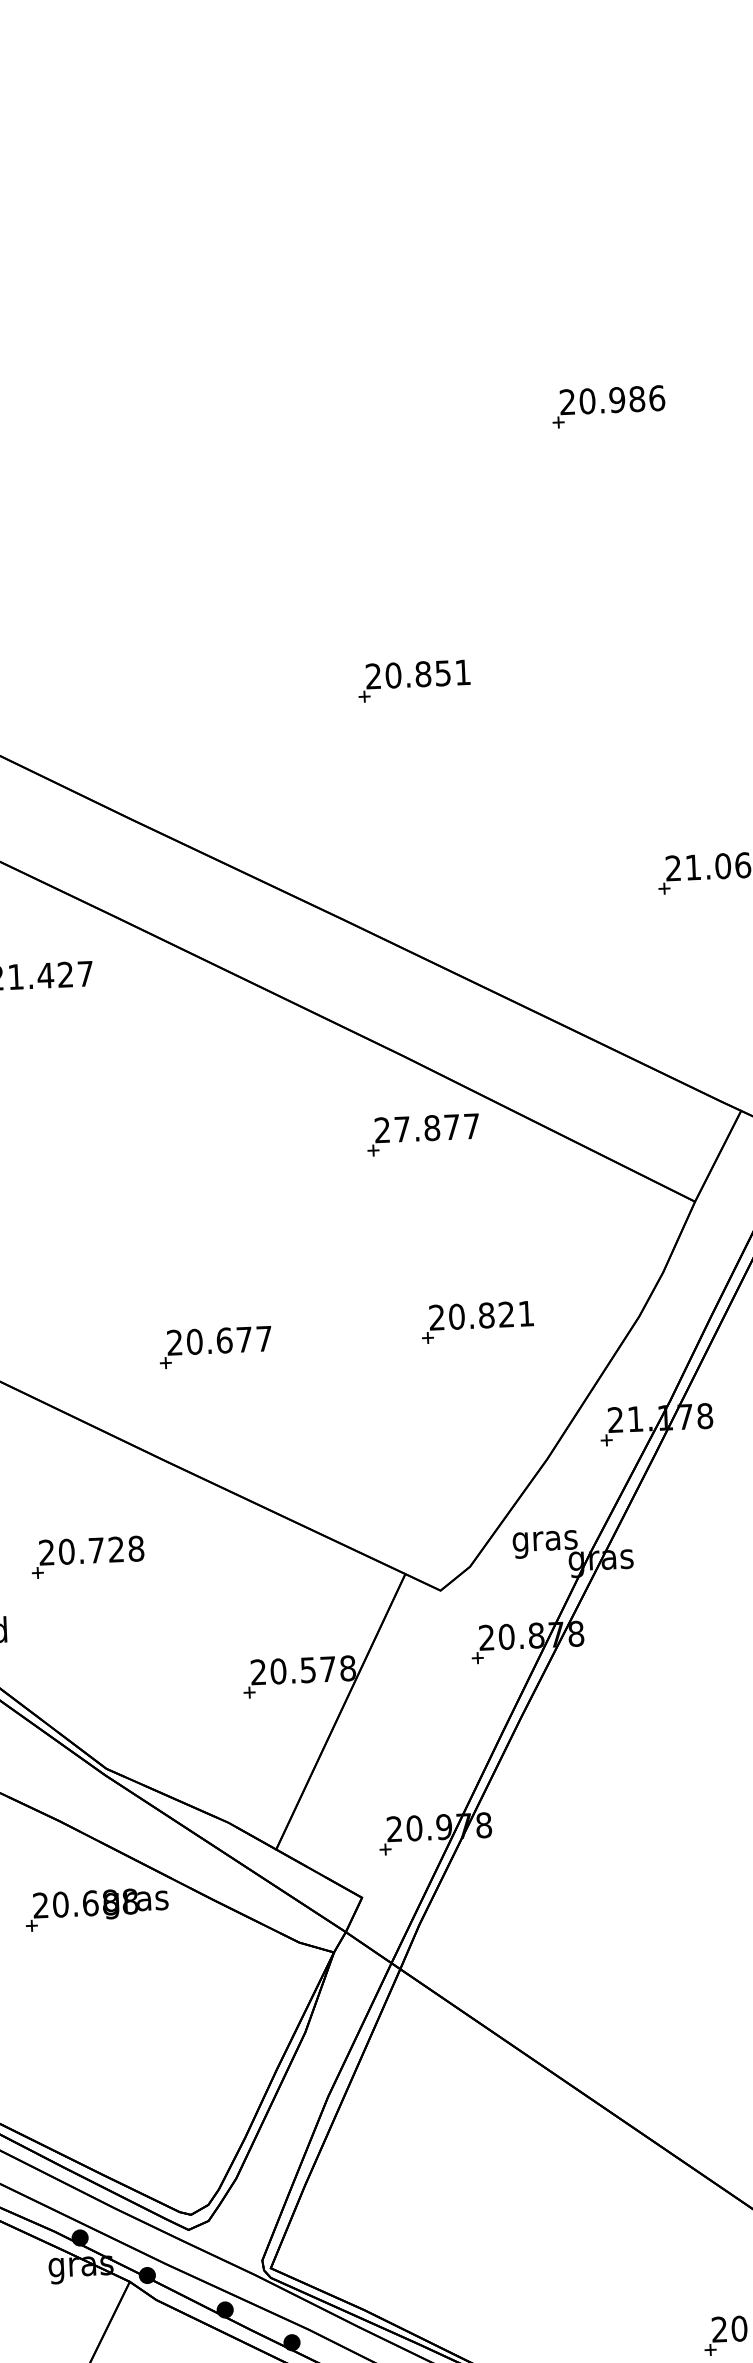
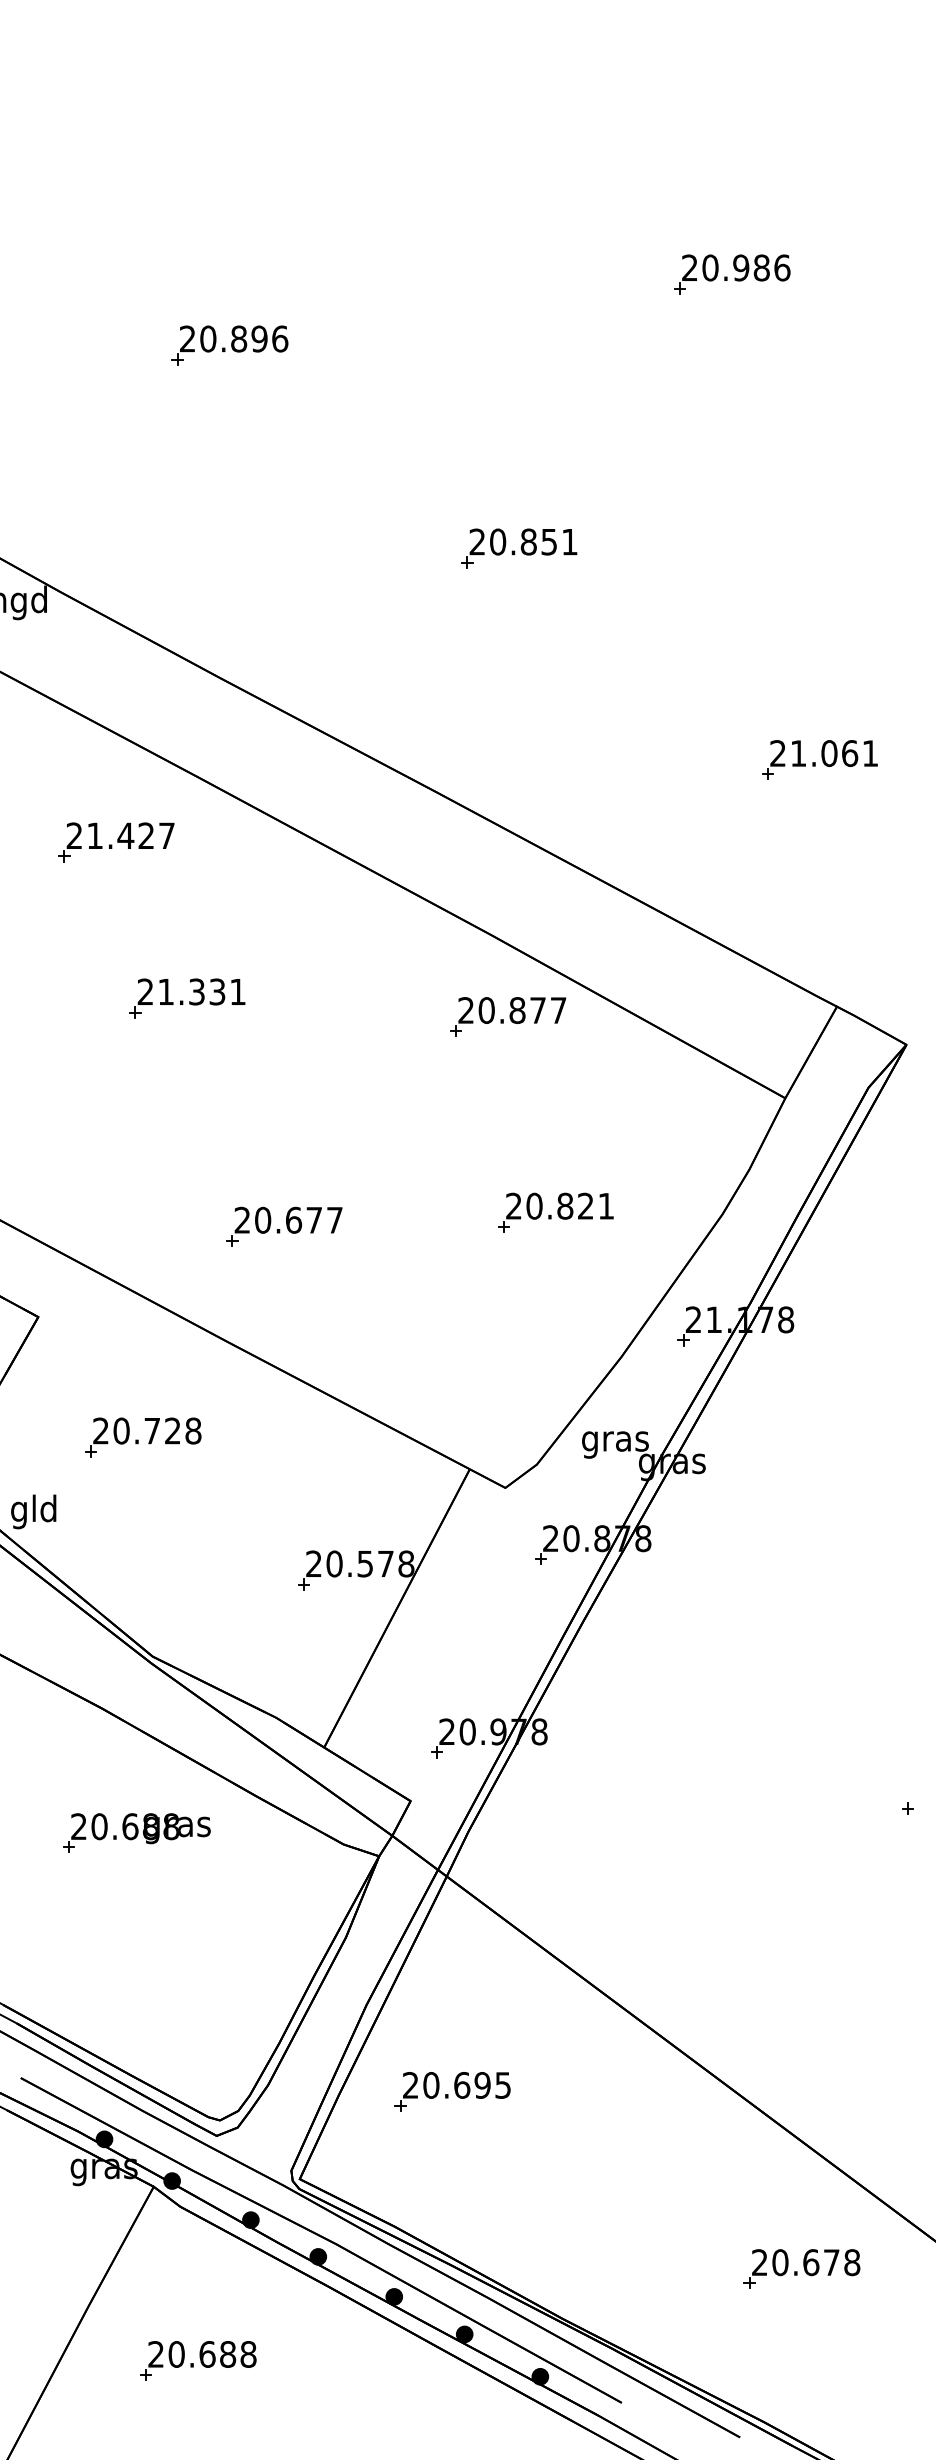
part: (125, 496) -> (229, 345), added
text: (402, 1129) -> (486, 1010), 27.877 -> 20.877
part: (112, 1130) -> (187, 998), added
part: (96, 1908) -> (136, 1832), moved
part: (414, 2176) -> (452, 2091), added

